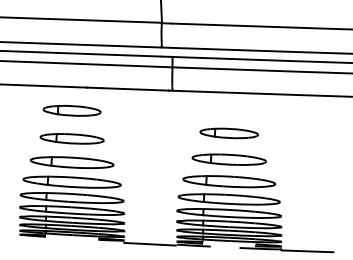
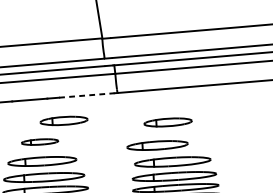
line: (135, 89) -> (87, 95), solid -> dashed
part: (71, 110) -> (63, 120), moved
part: (71, 138) -> (39, 141), size x0.7
part: (228, 159) -> (156, 145), moved

